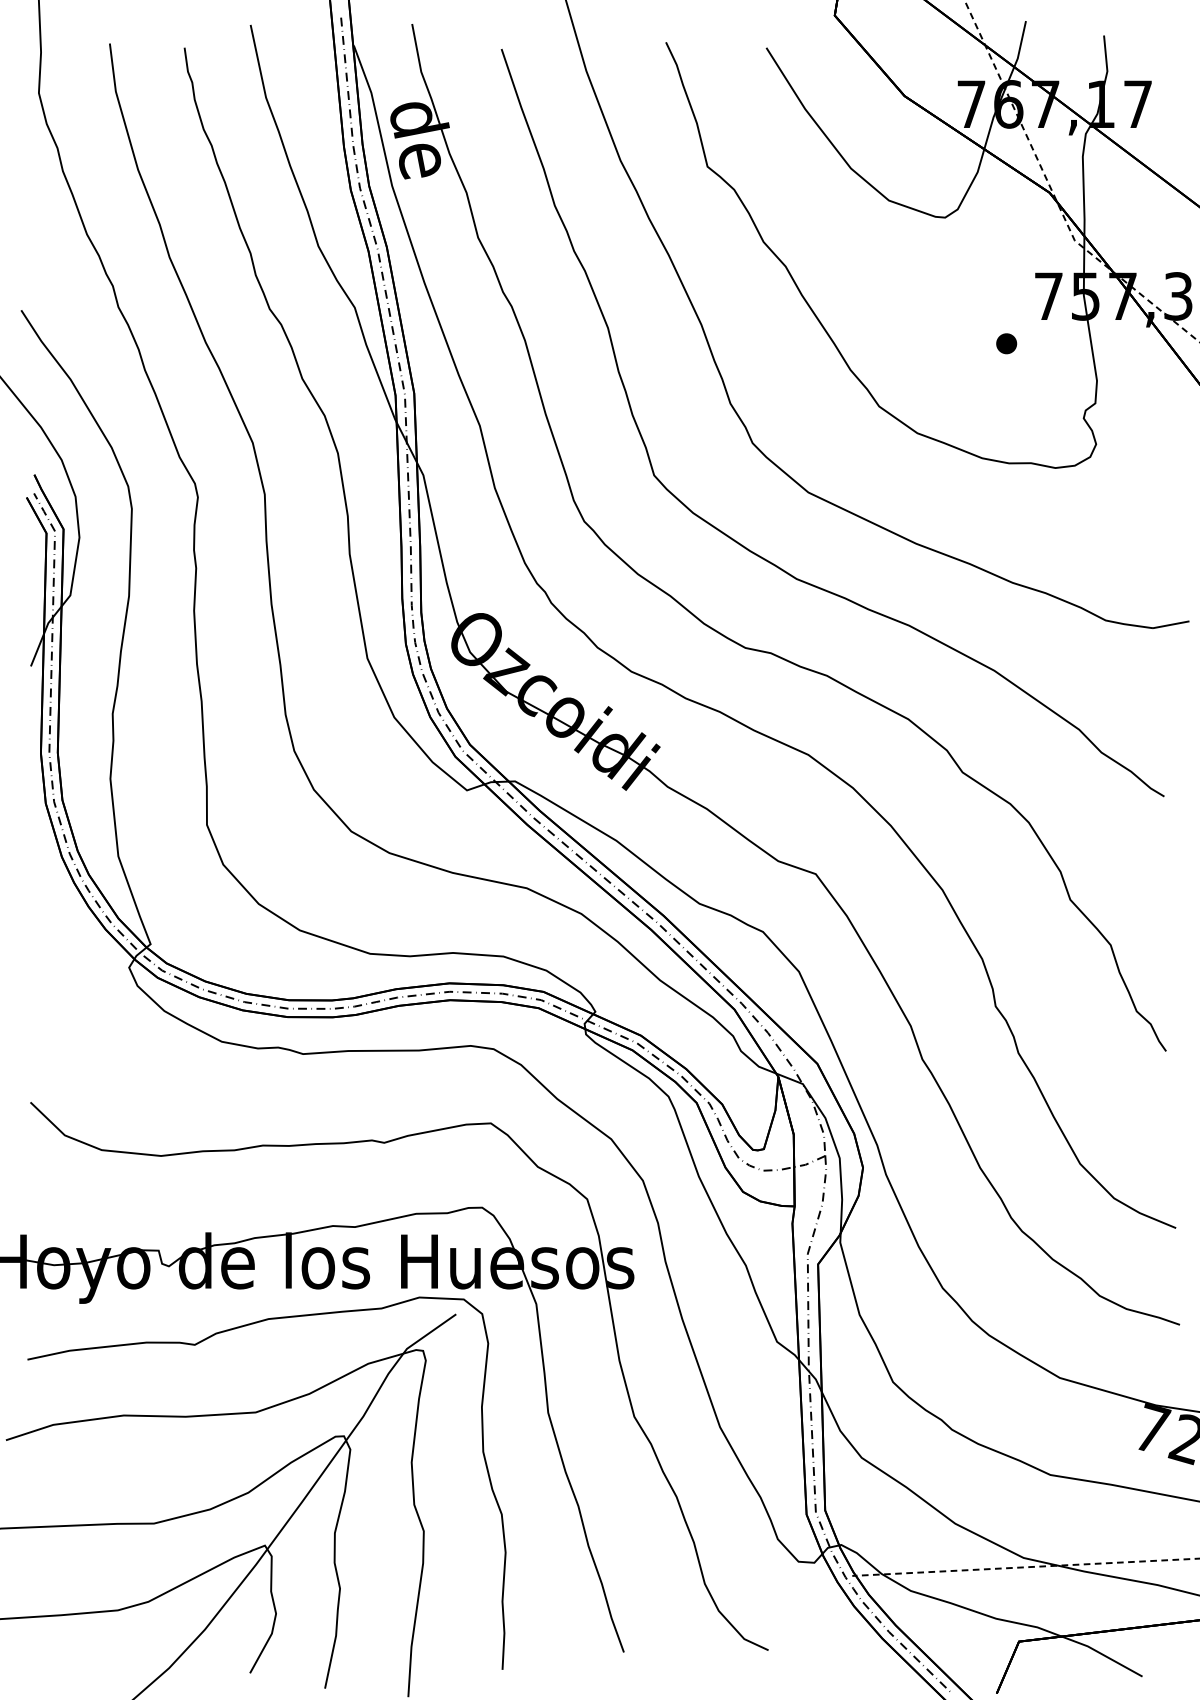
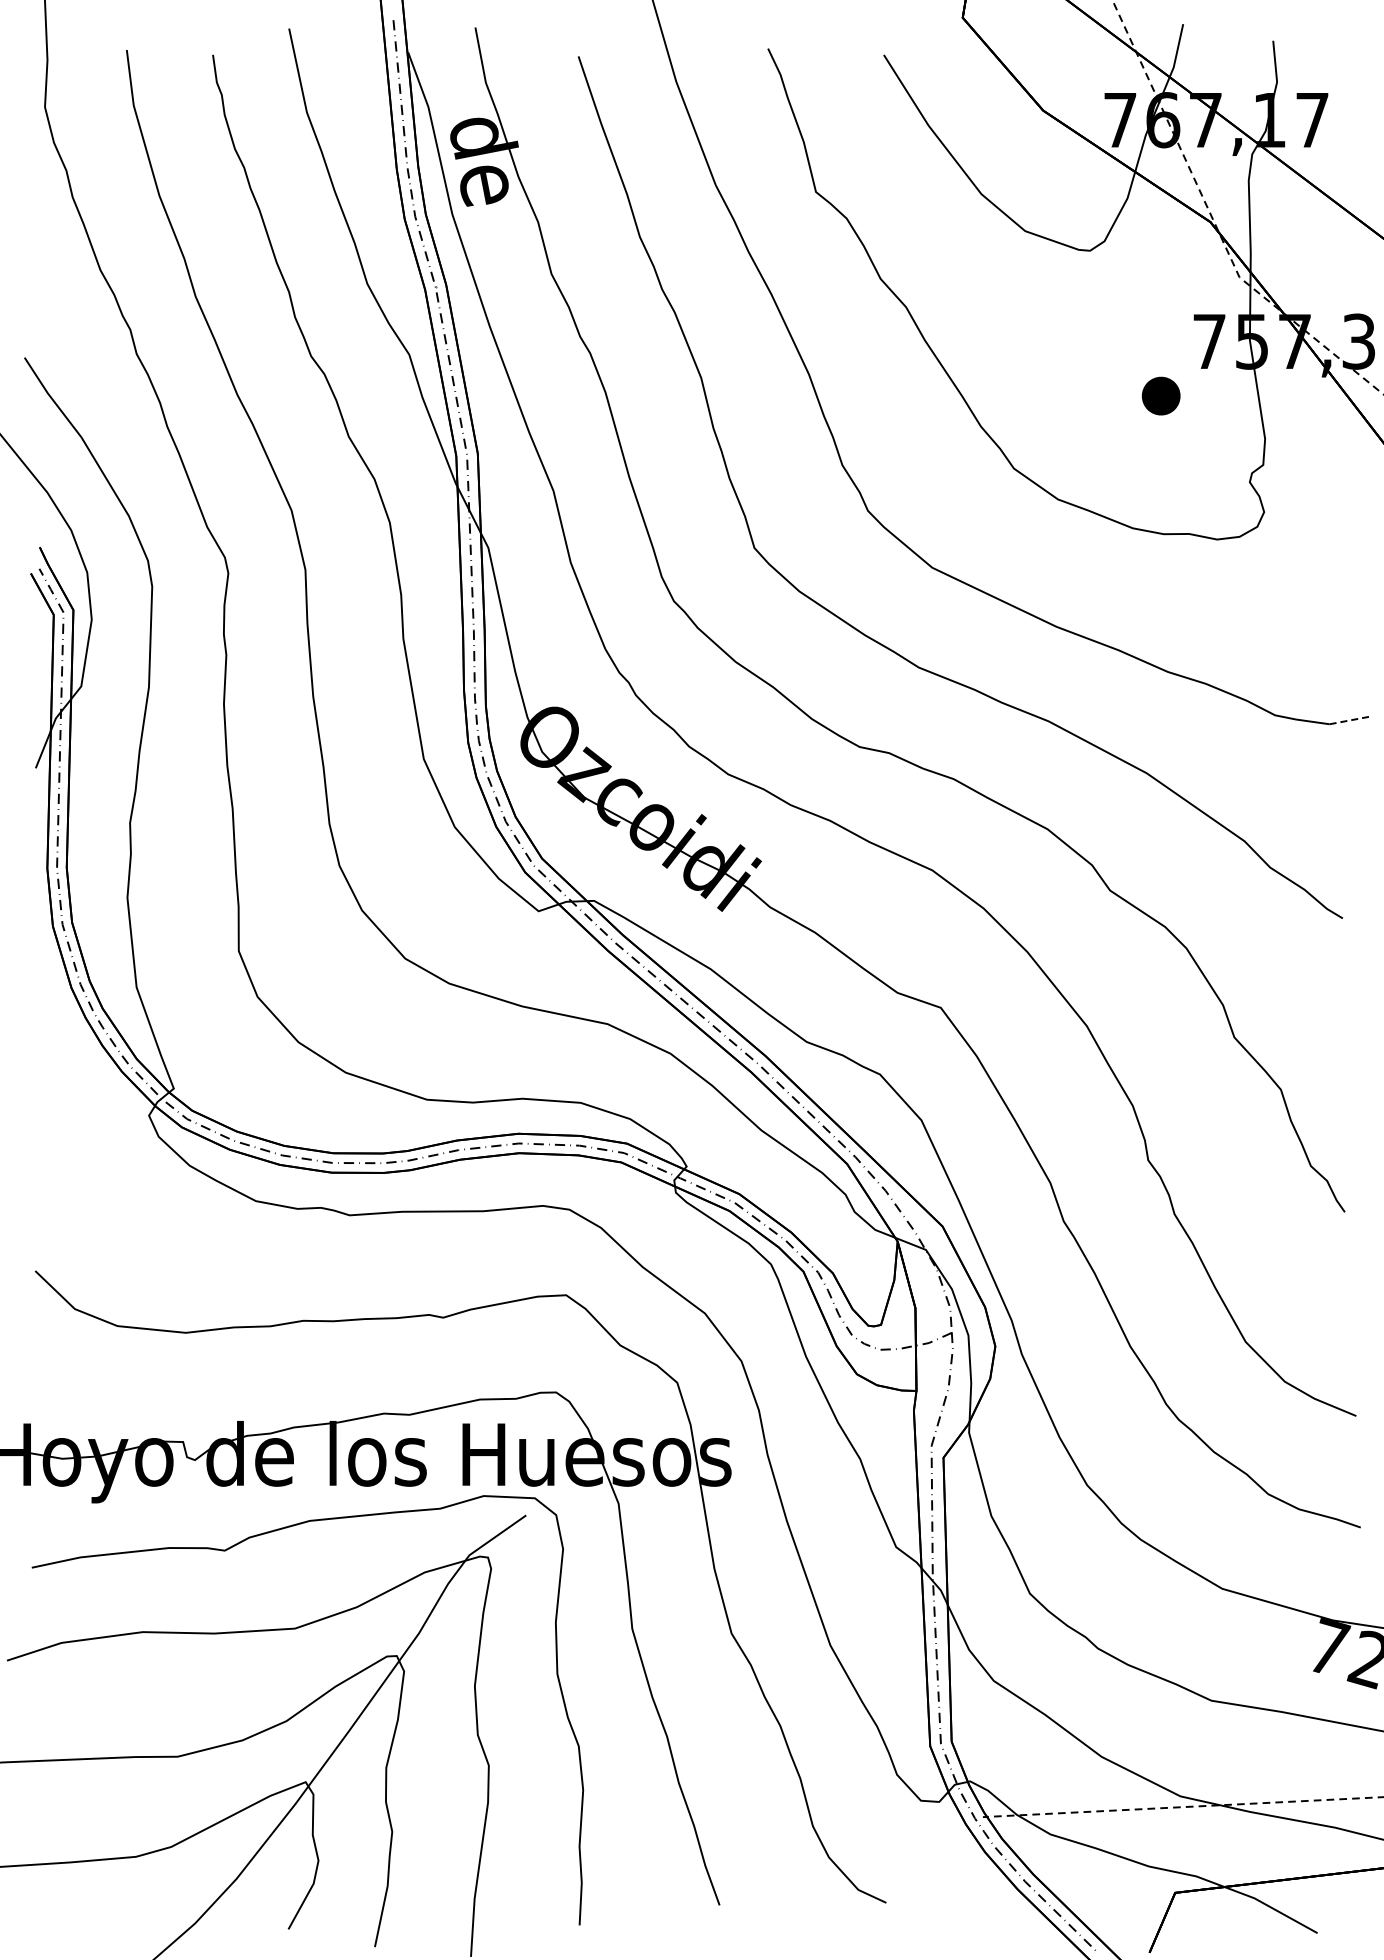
part: (1006, 343) -> (1160, 396), size x1.6
line: (1171, 624) -> (1351, 720), solid -> dashed

